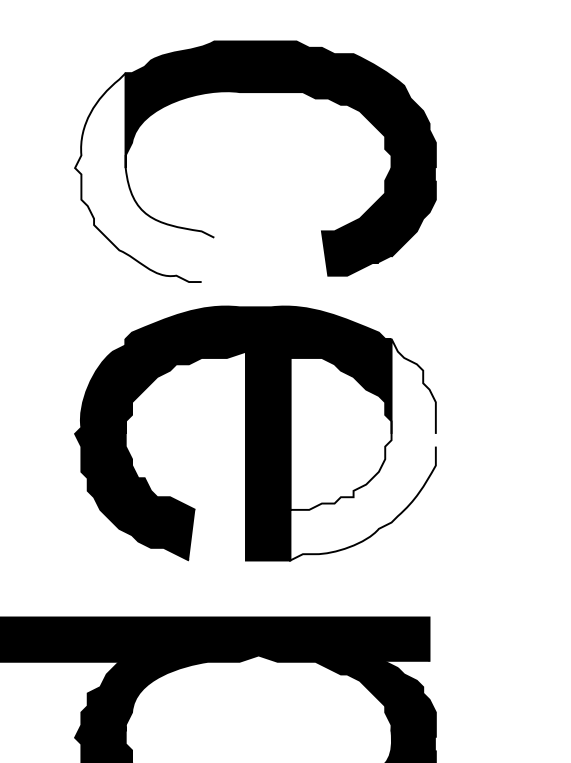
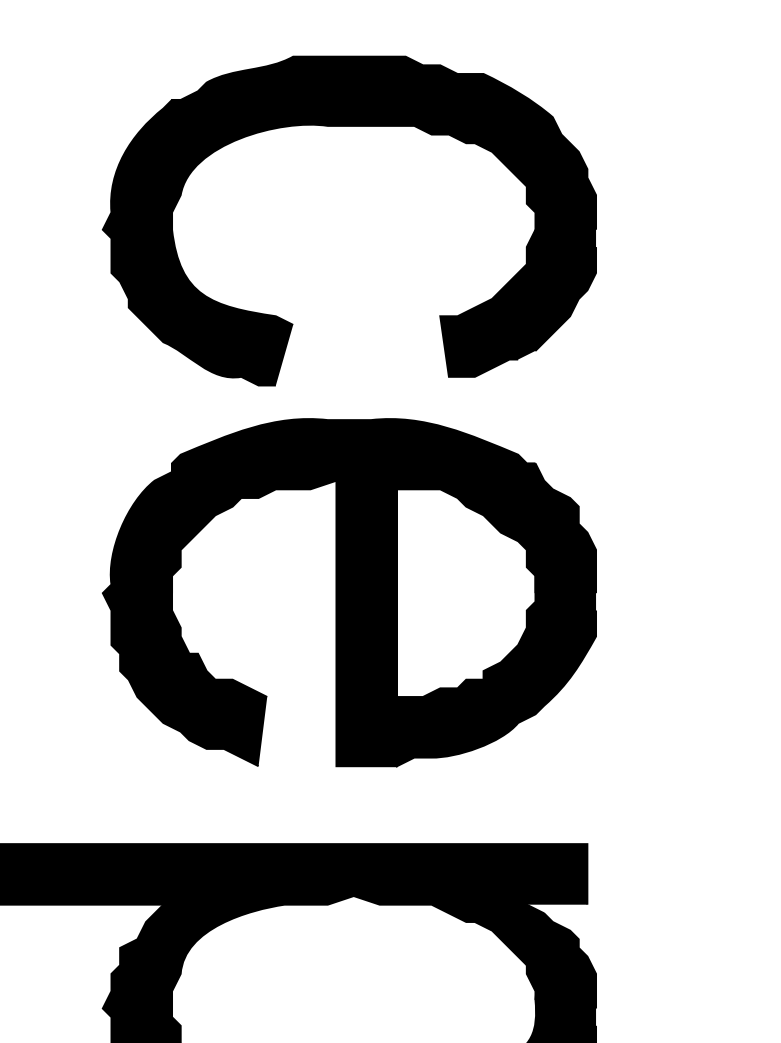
fill: (144, 177) -> (197, 242), added
fill: (362, 449) -> (495, 614), added

